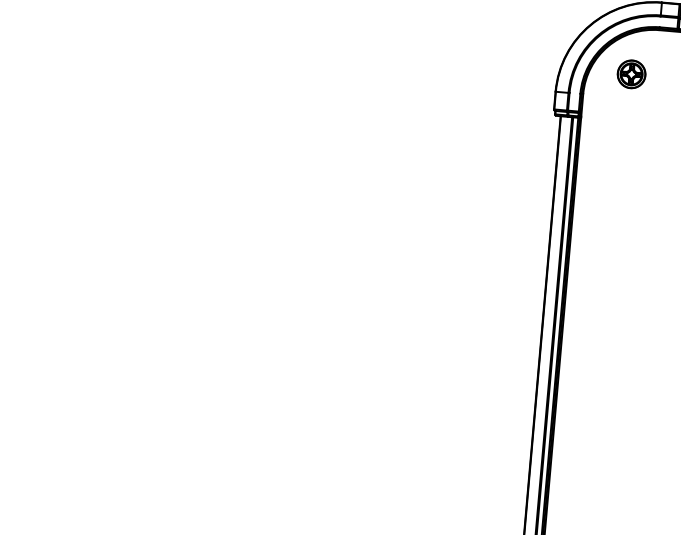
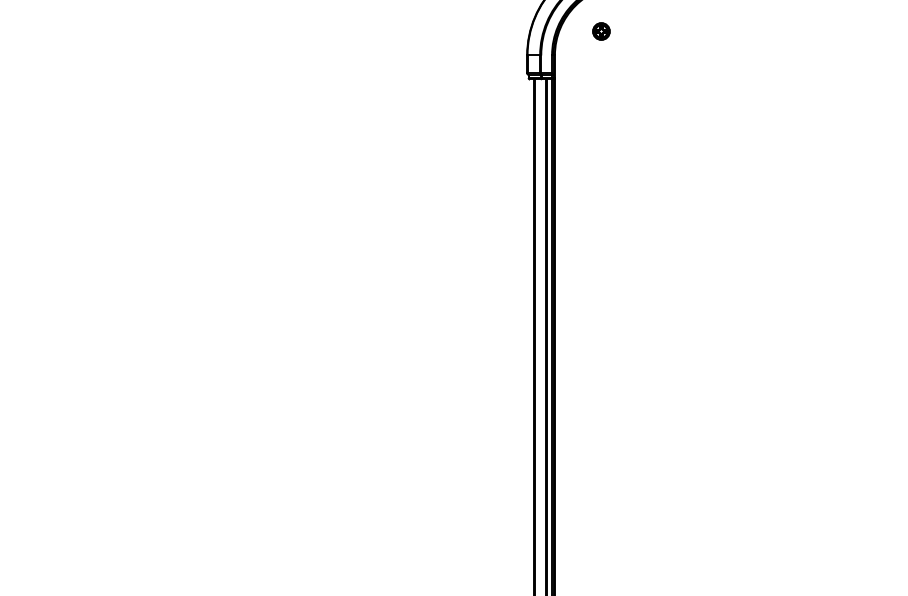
part: (631, 74) -> (601, 31), size x0.6

